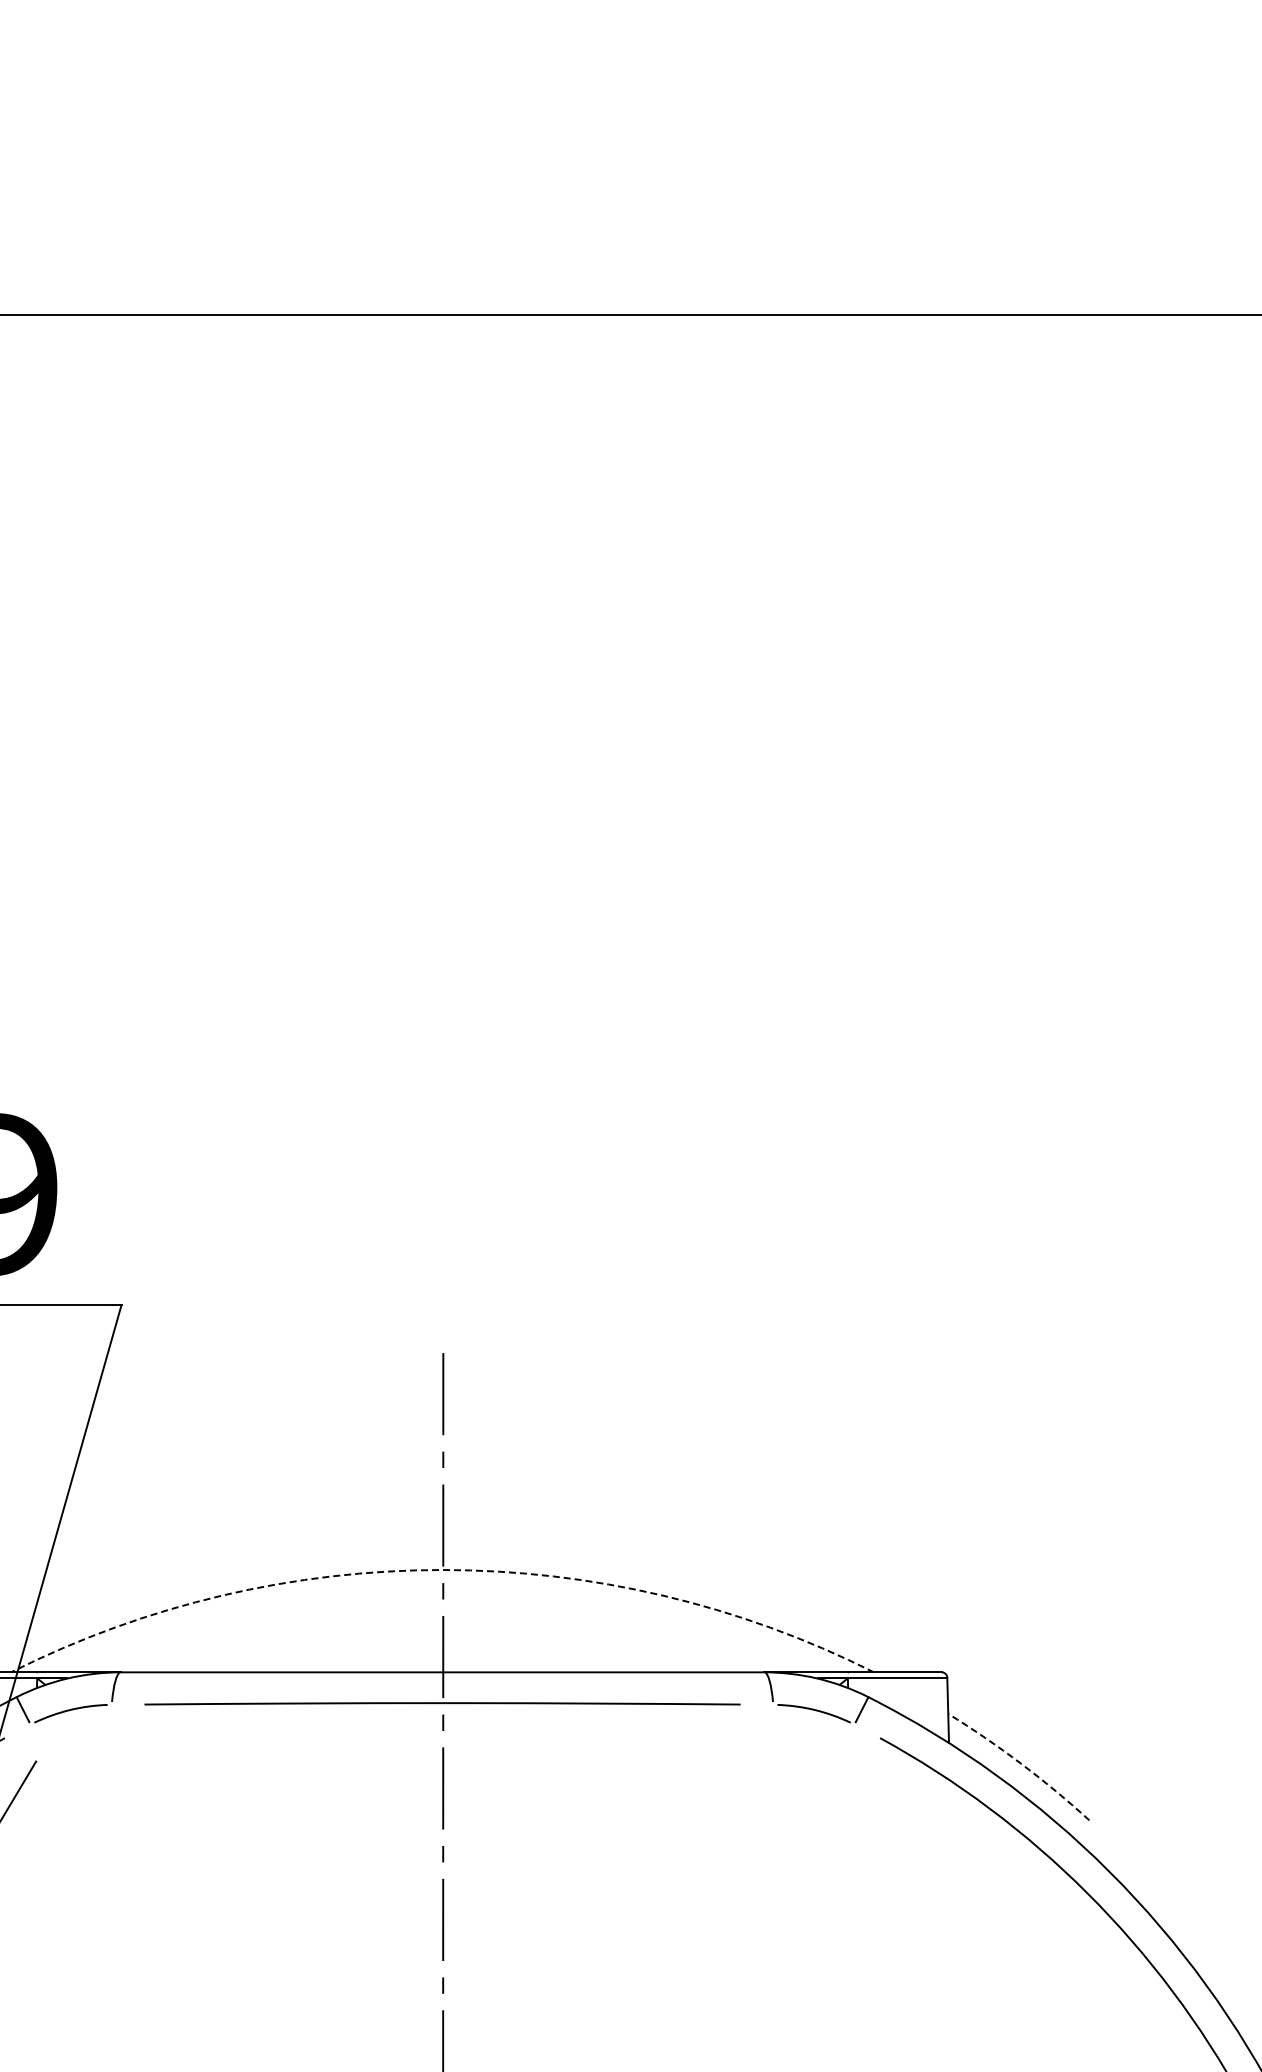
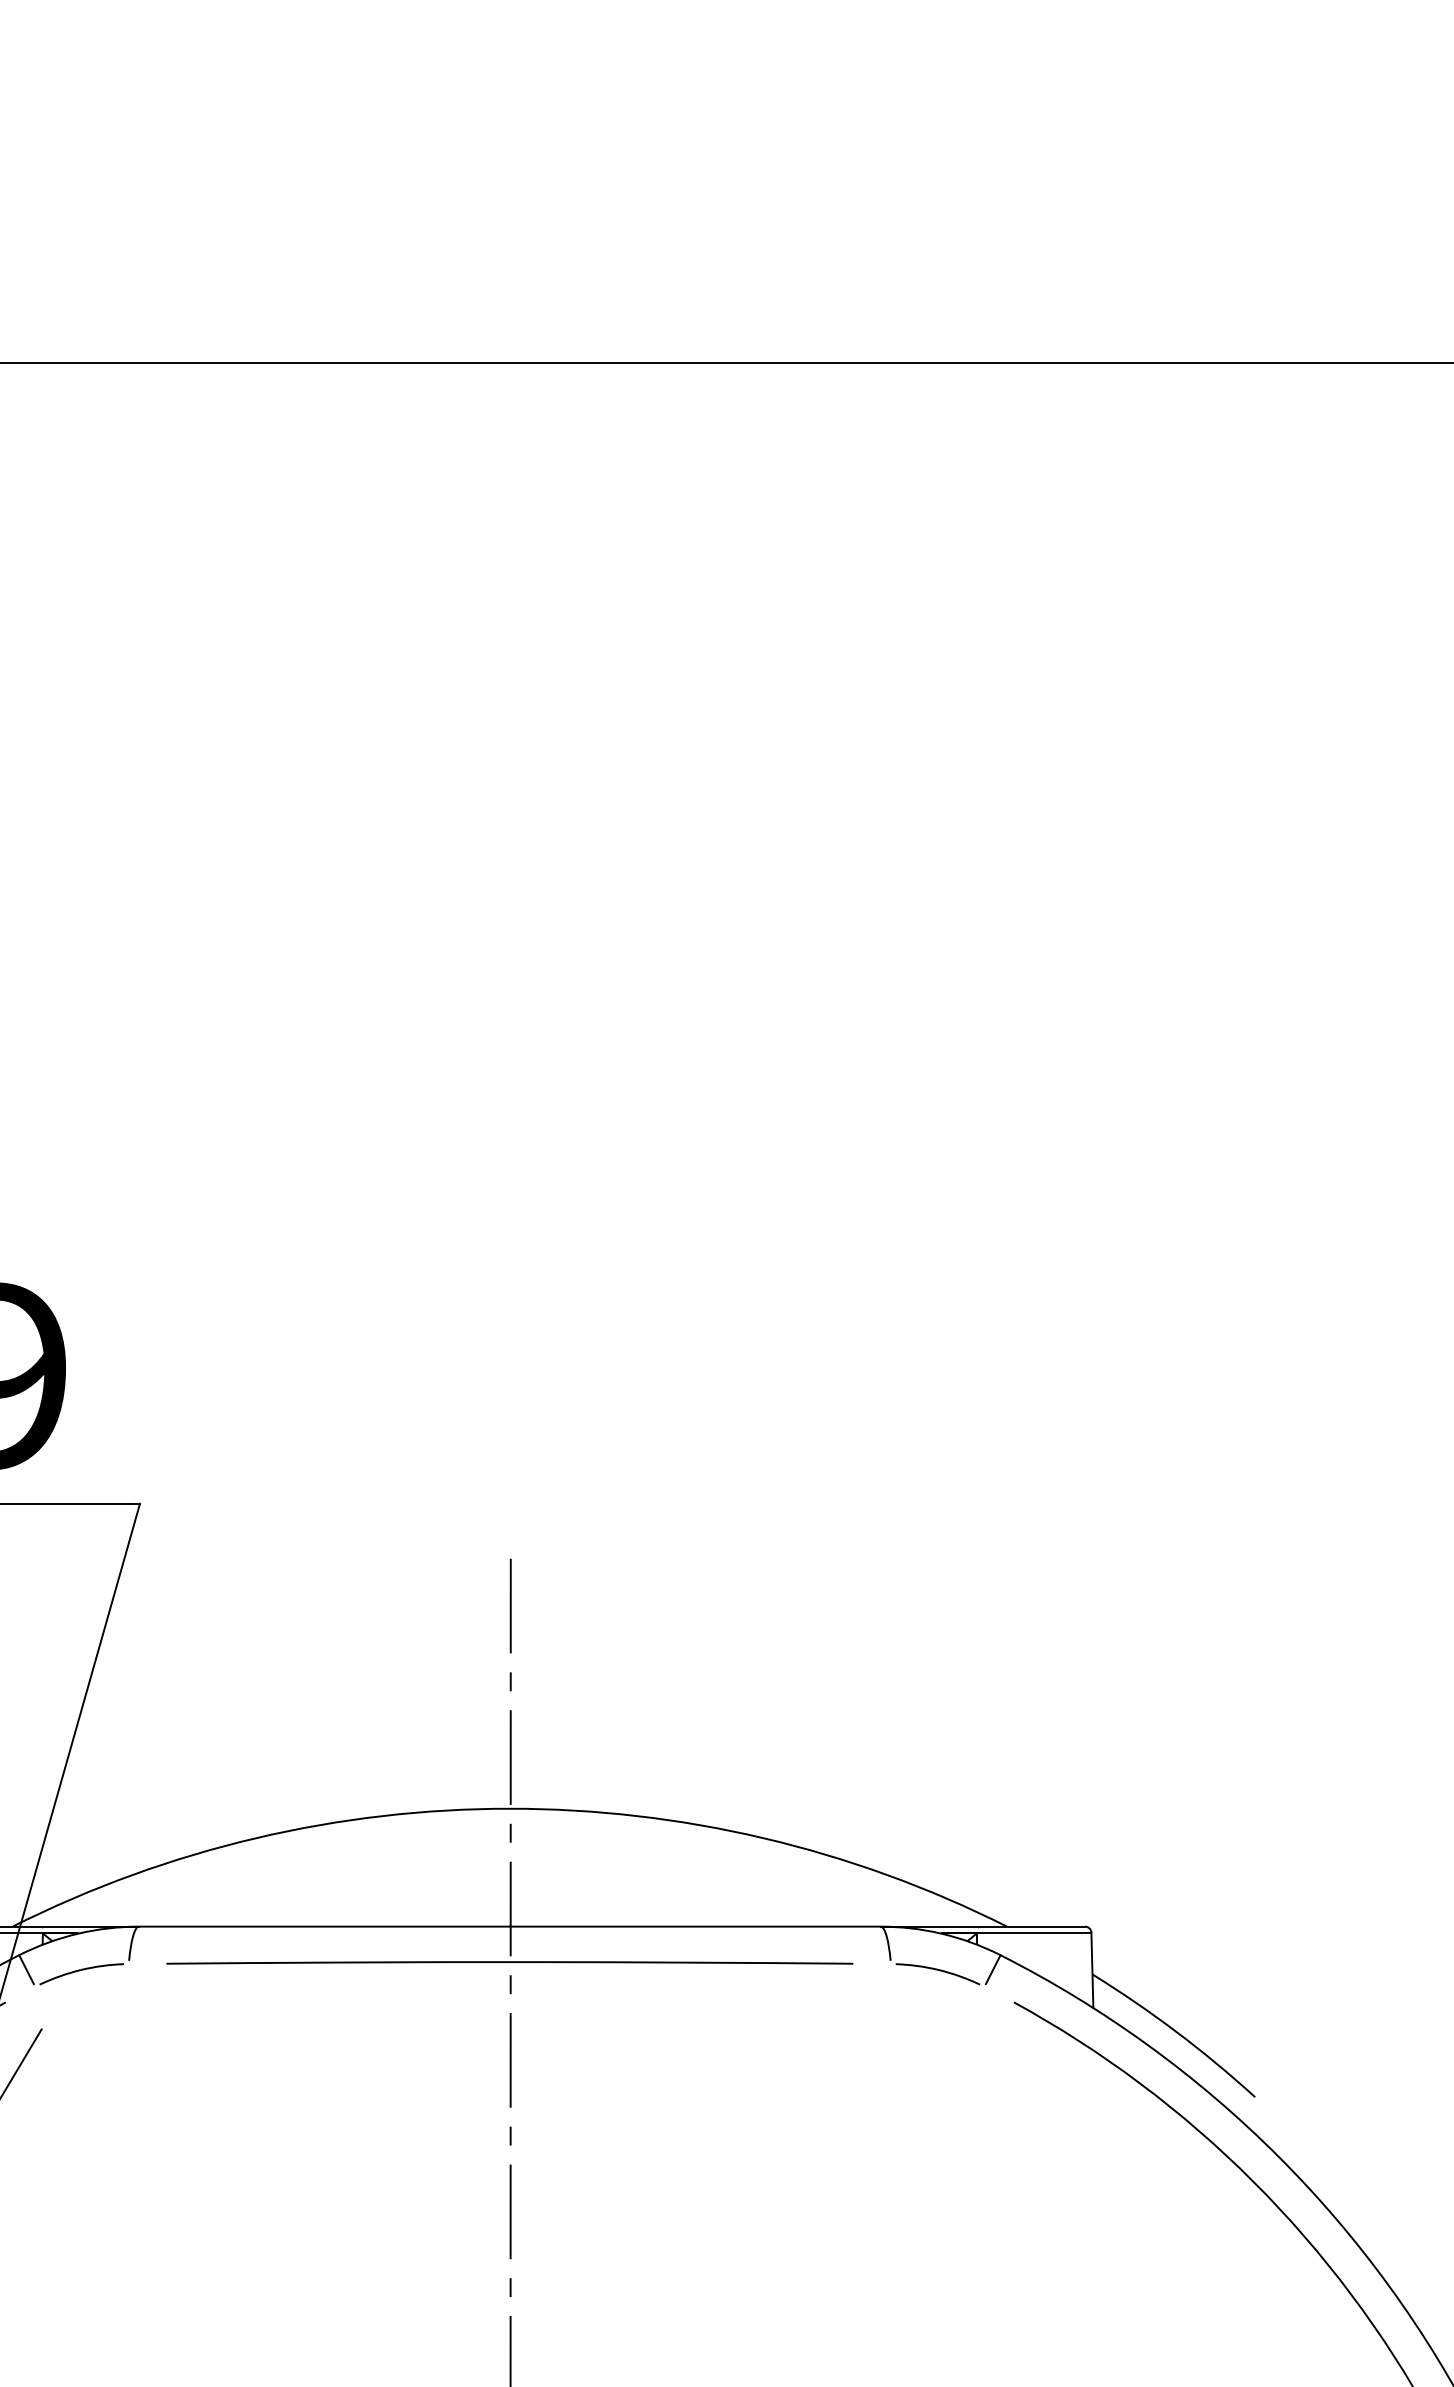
arc: (442, 1570) -> (509, 1809), dashed -> solid
arc: (1021, 1763) -> (1176, 2031), dashed -> solid

